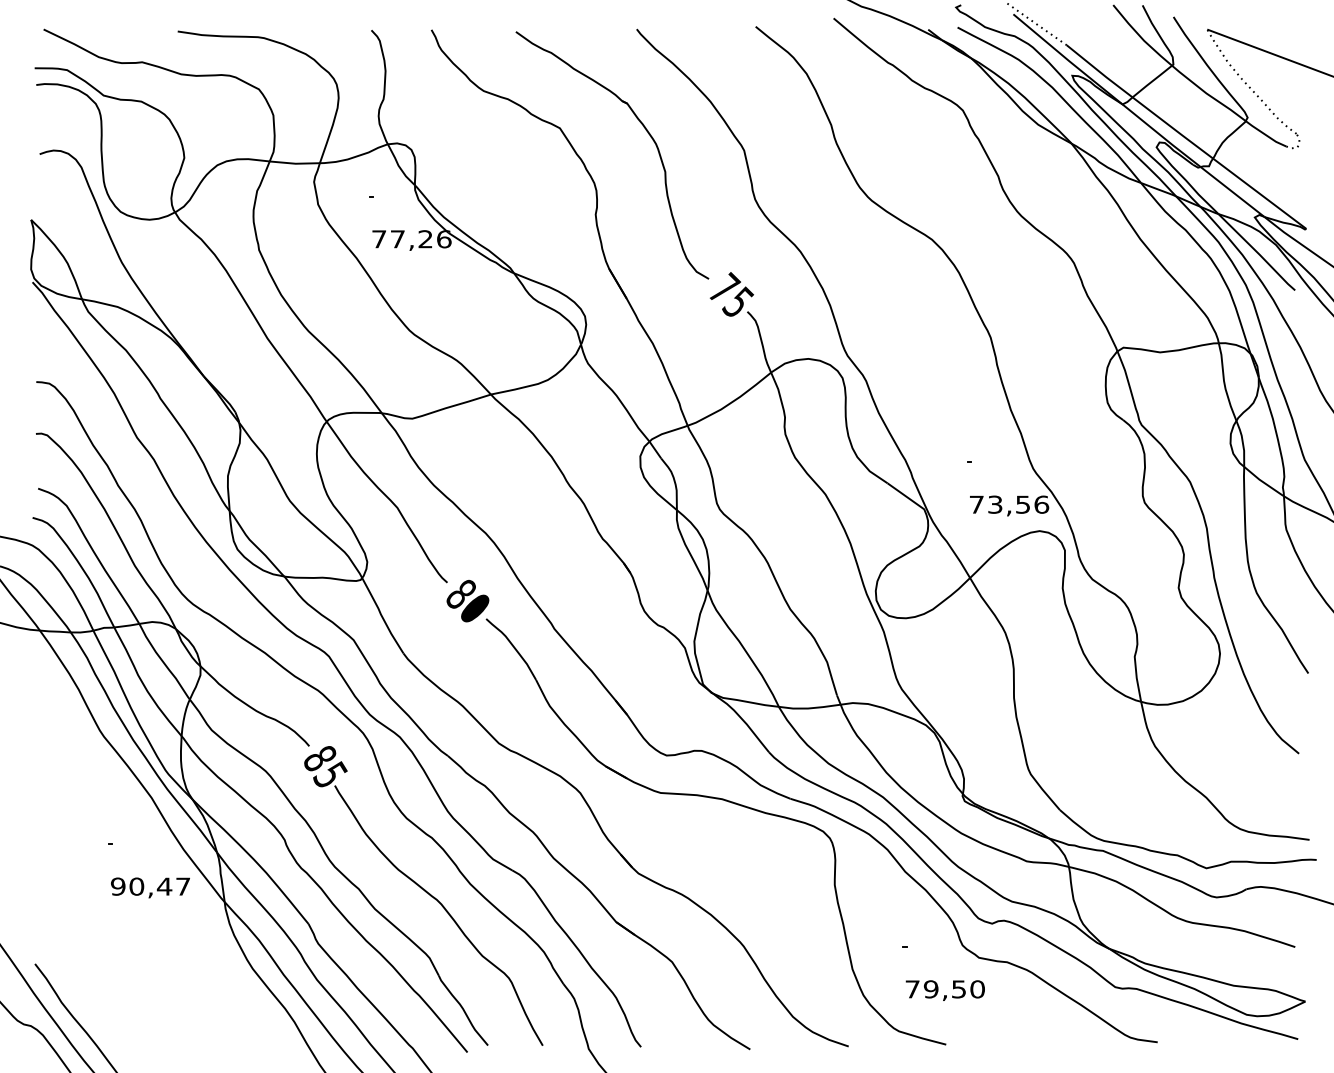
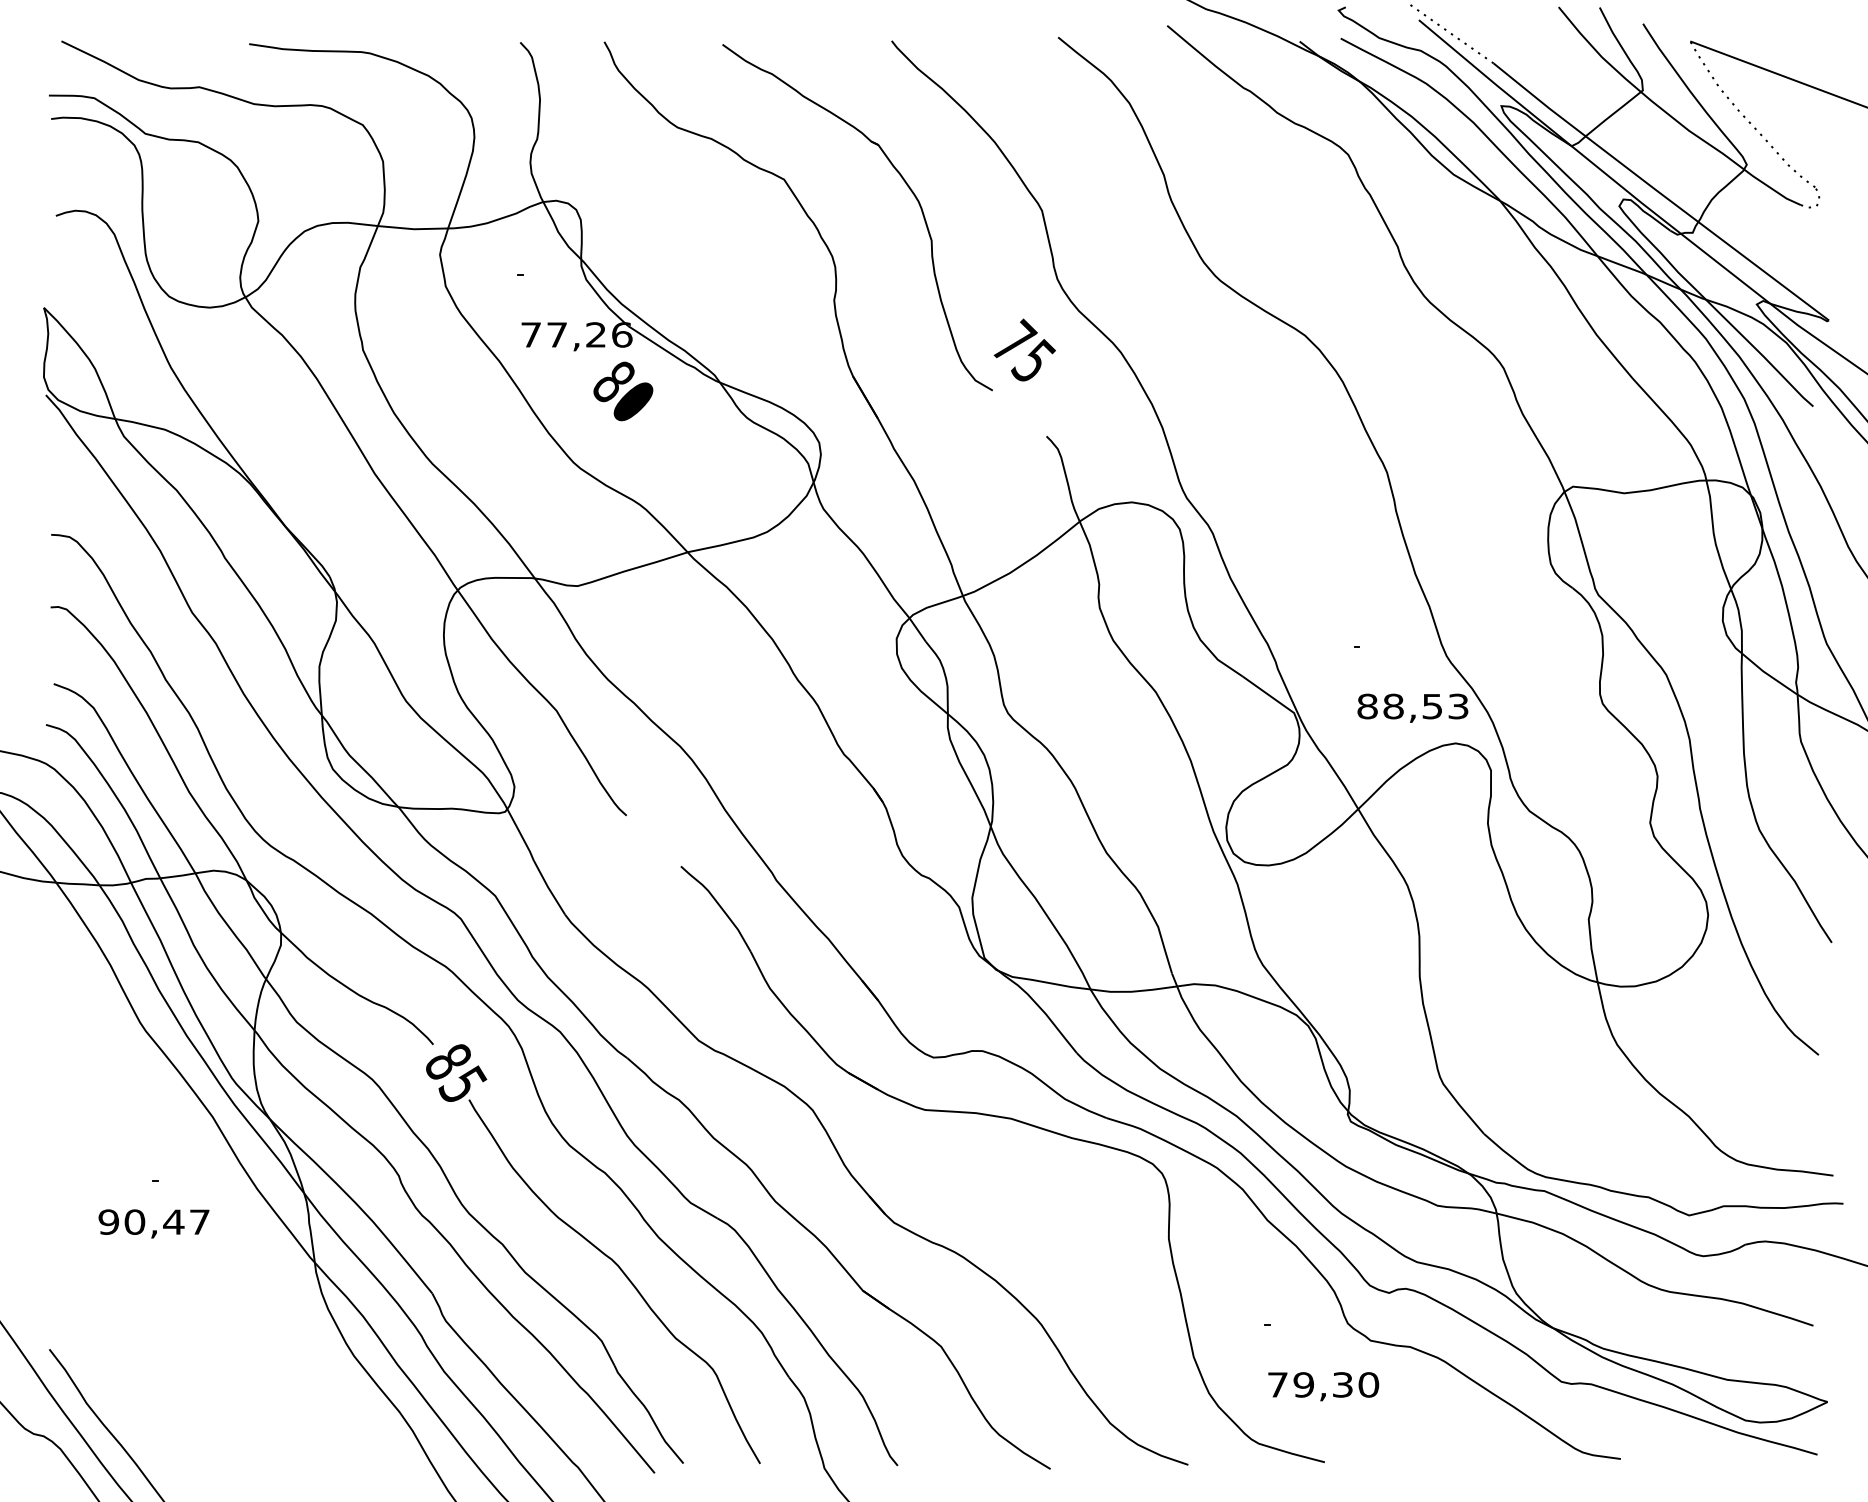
text: (731, 293) -> (1024, 349), moved
text: (1008, 504) -> (1412, 706), 73,56 -> 88,53
text: (468, 601) -> (623, 391), moved
text: (150, 887) -> (153, 1223), moved
text: (958, 989) -> (1342, 1384), 79,50 -> 79,30

